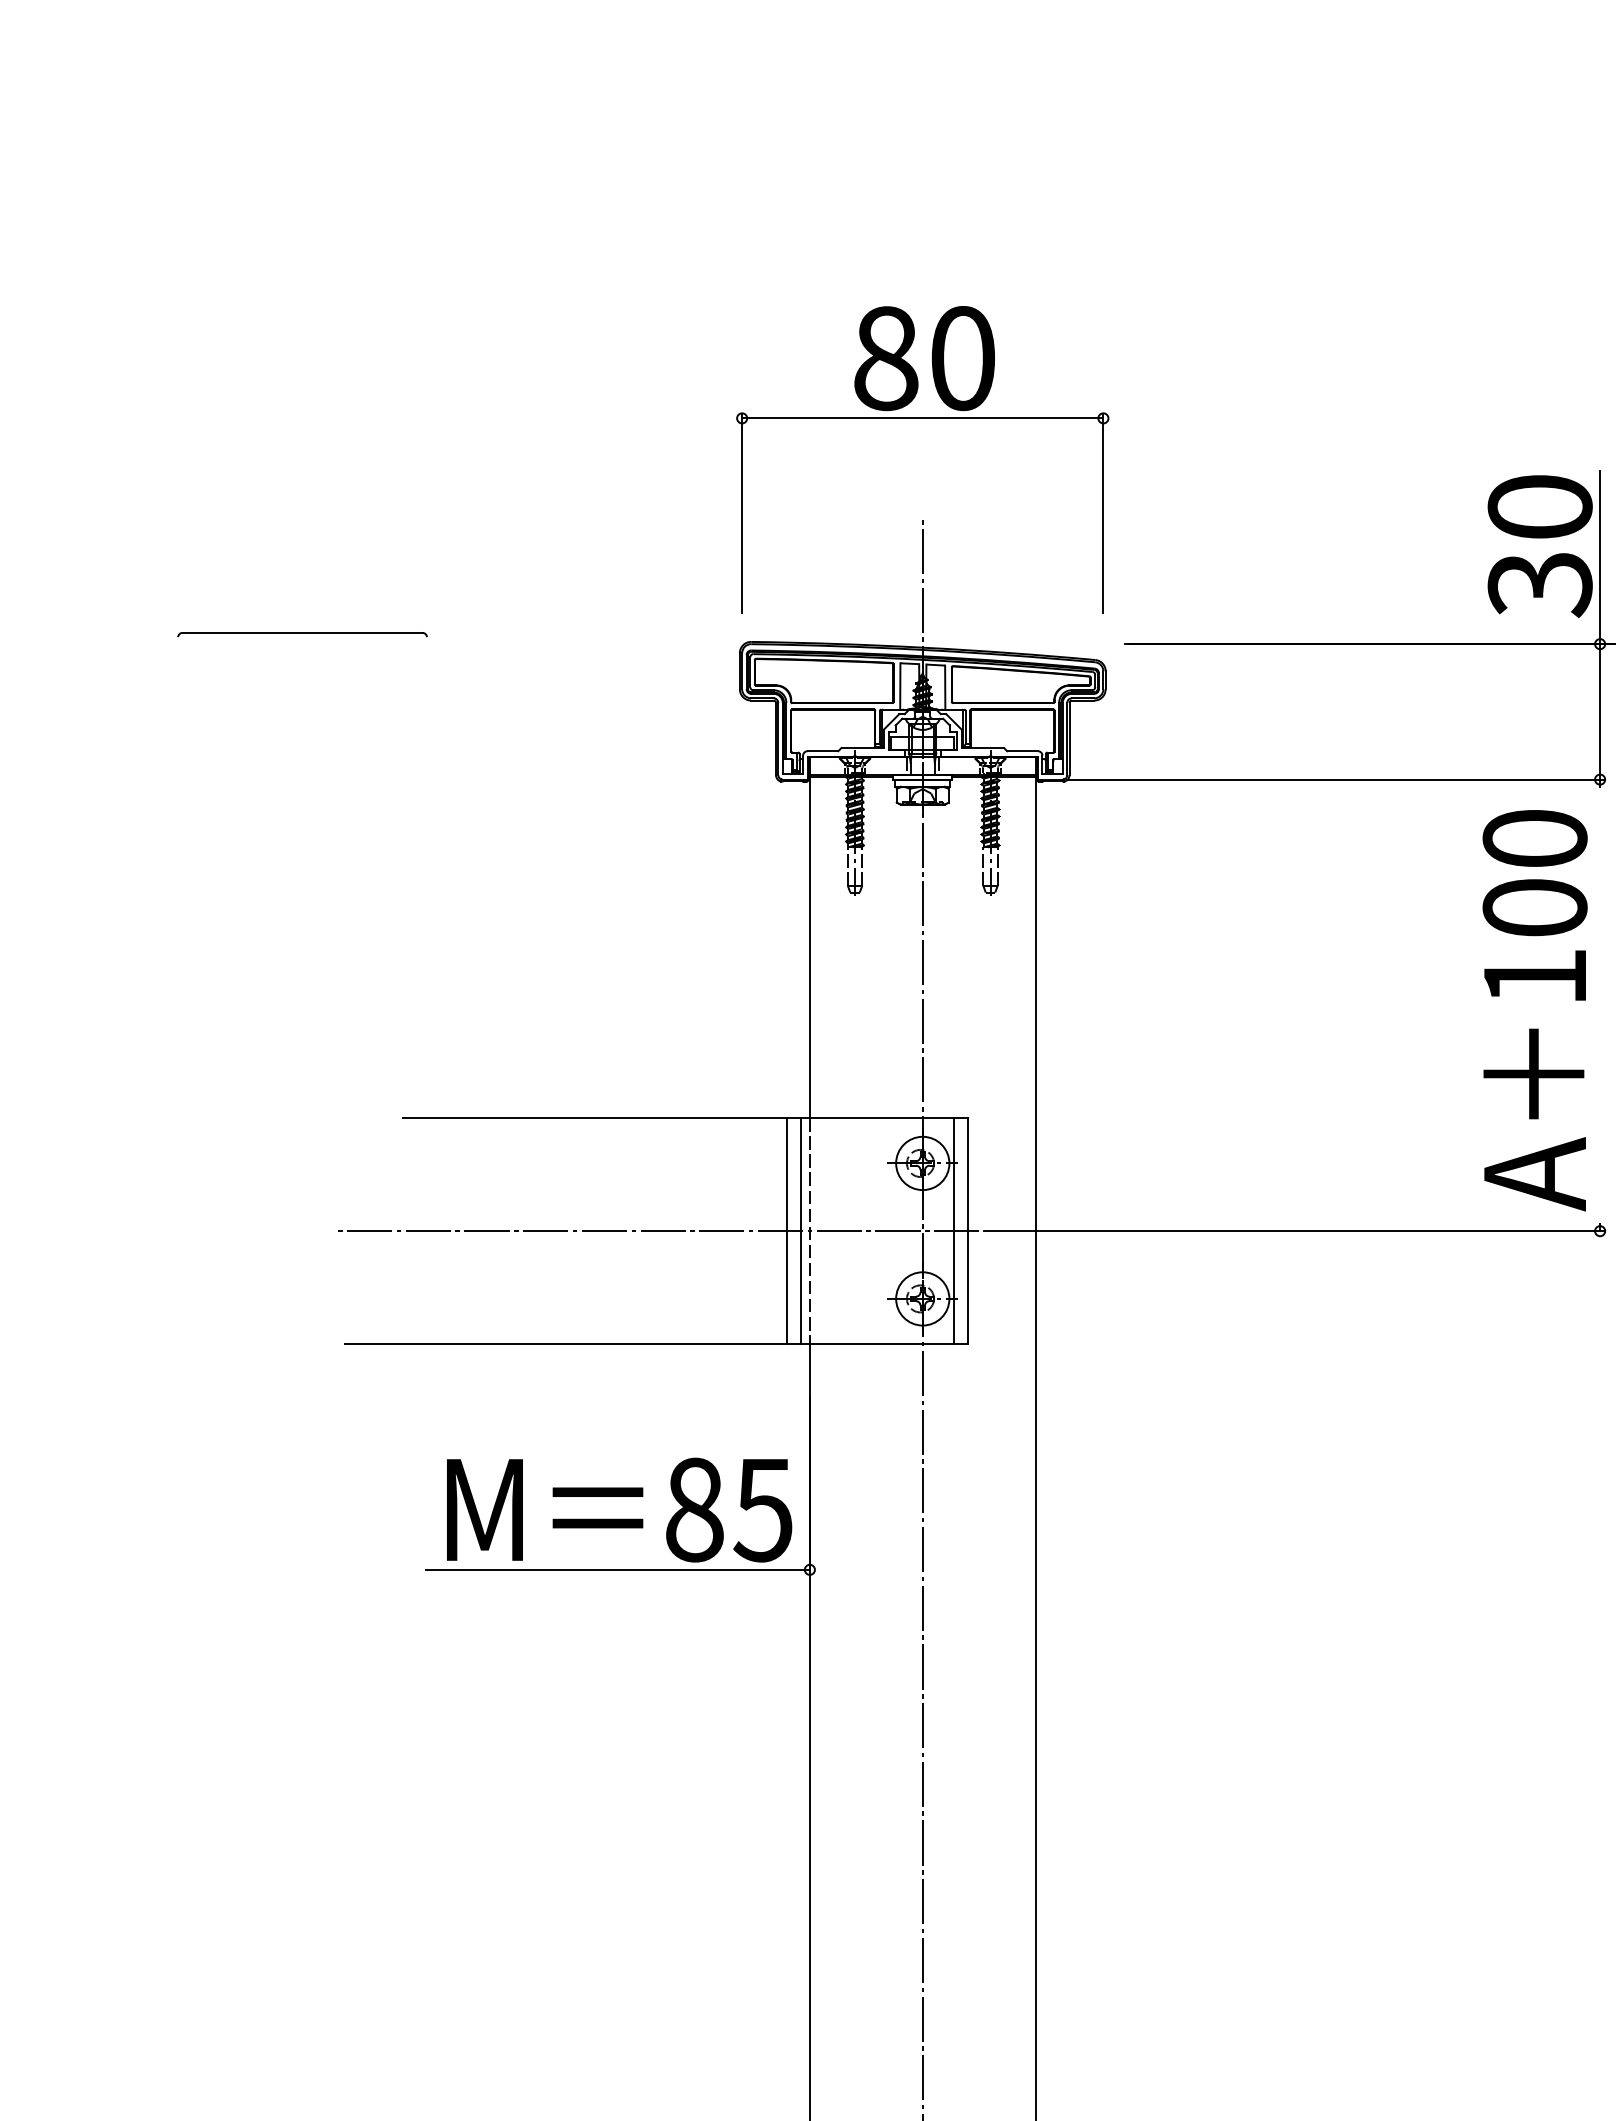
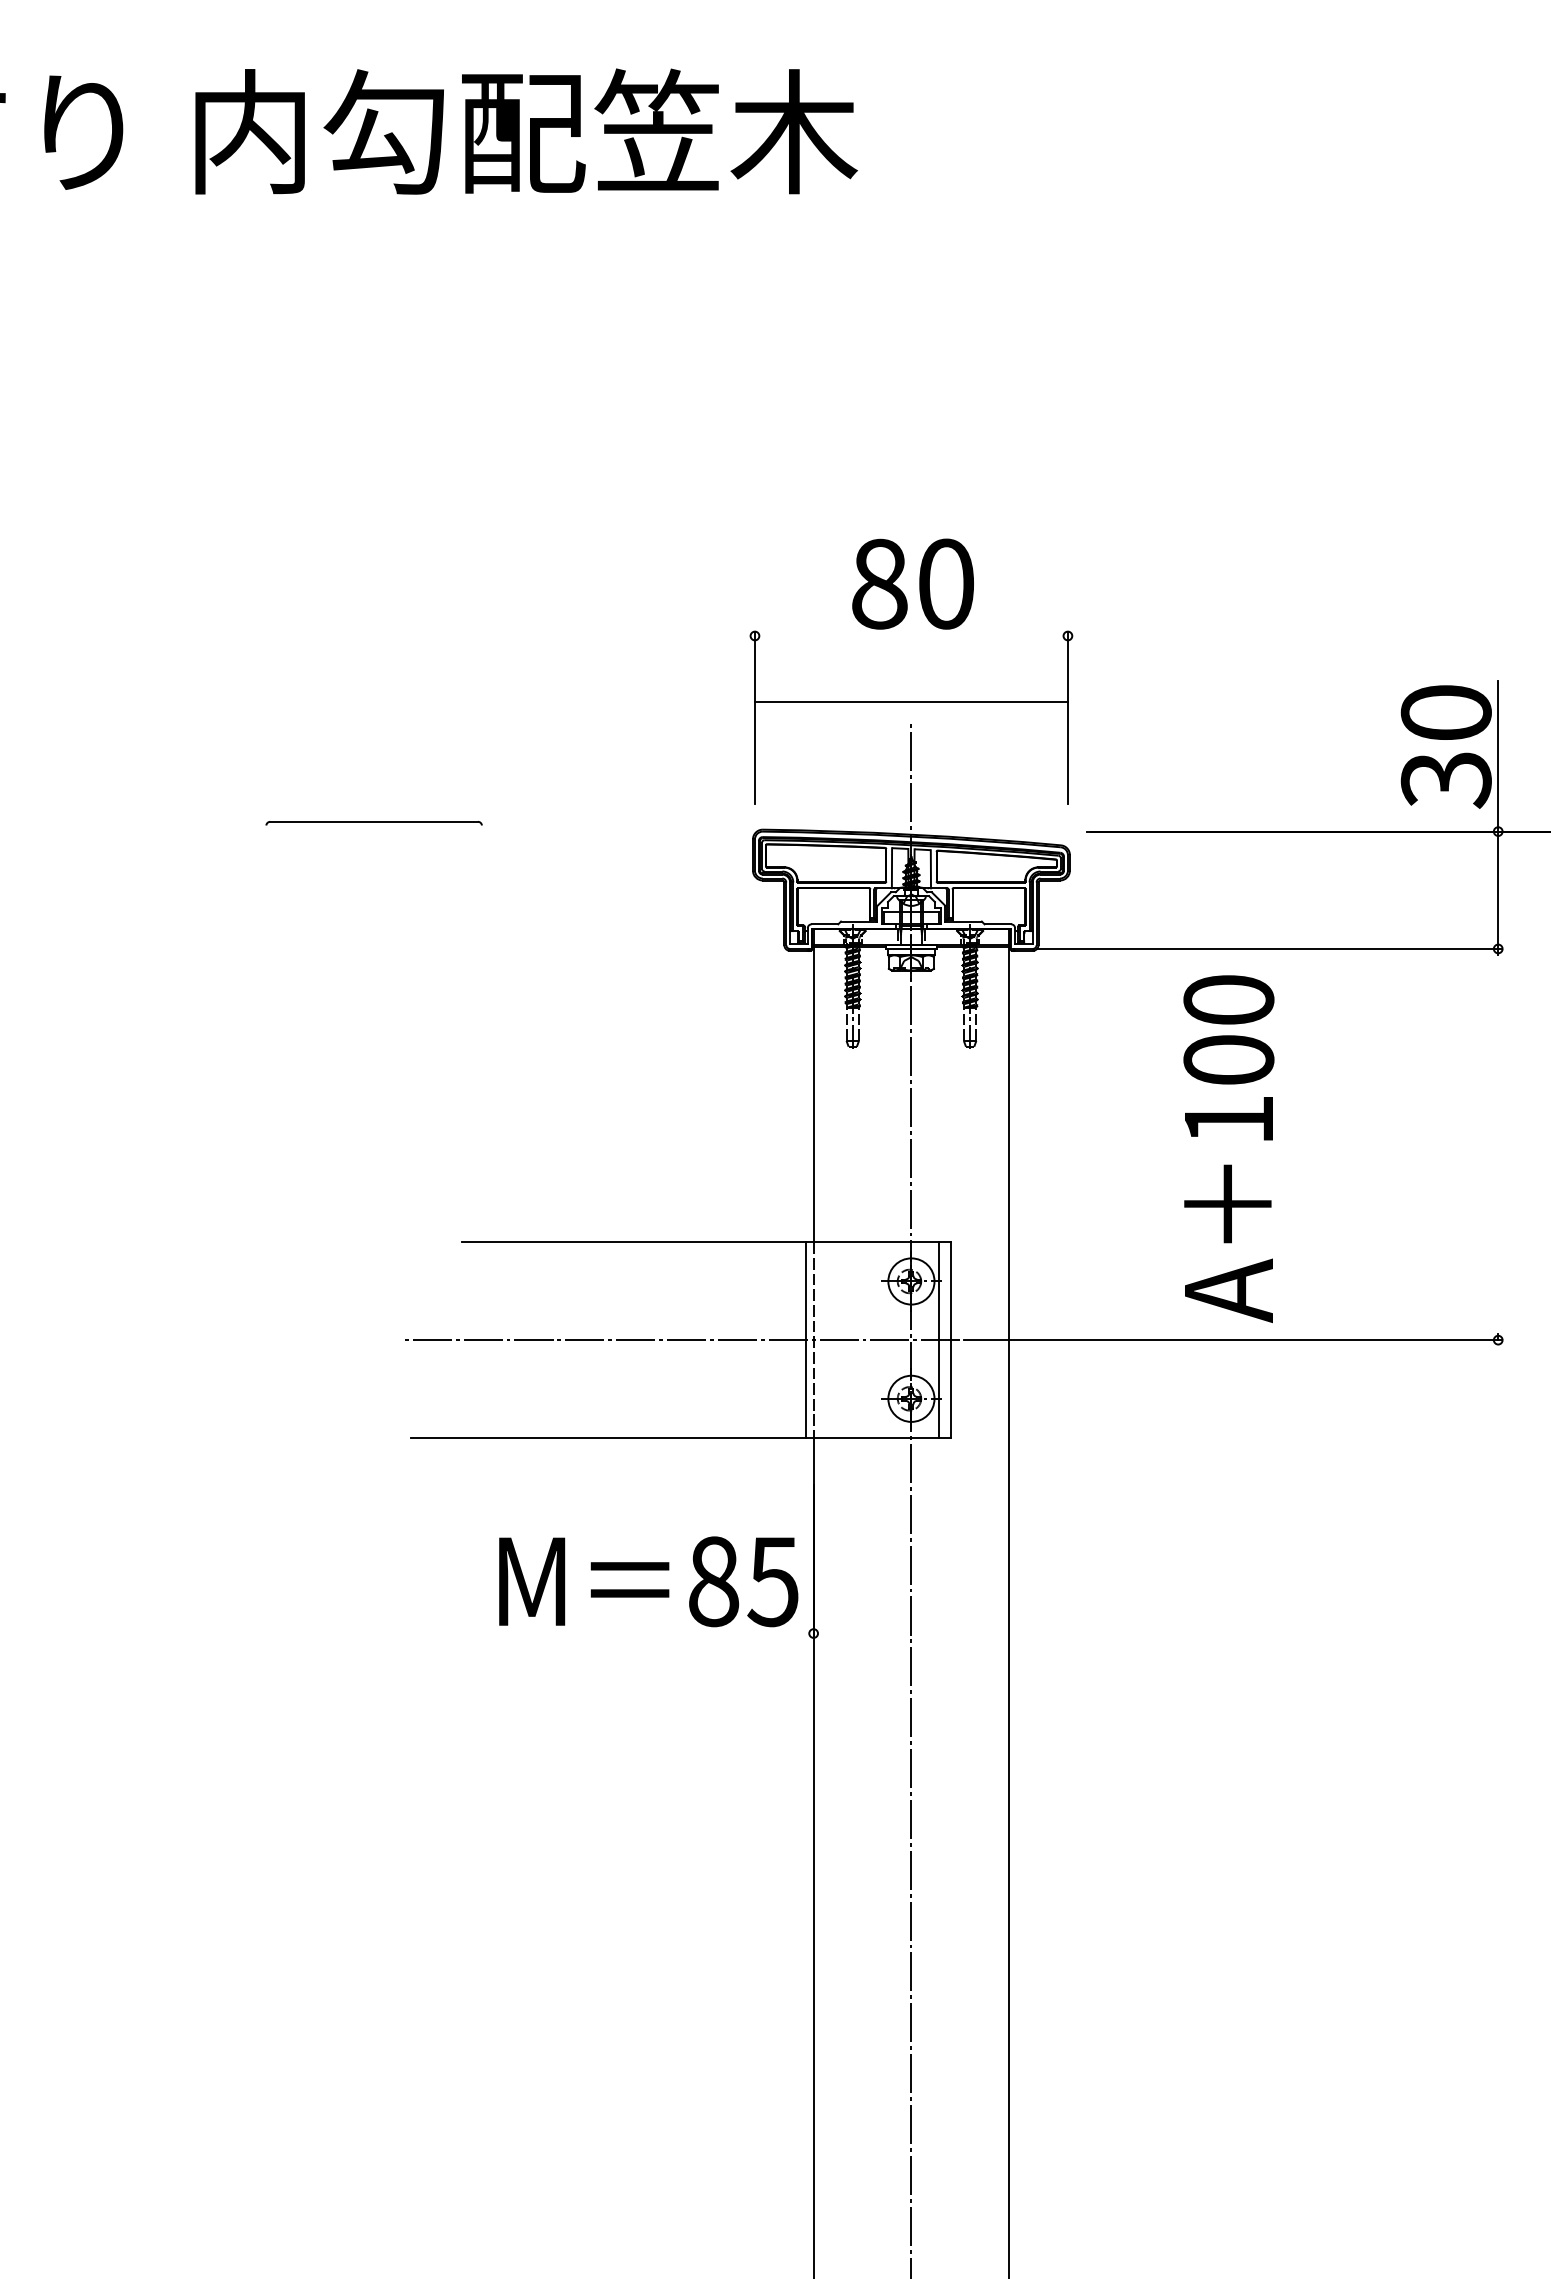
line: (921, 418) -> (910, 702), moved
text: (1534, 1011) -> (1228, 1149), moved
line: (787, 1230) -> (794, 1339), removed
line: (618, 1569) -> (647, 1633), removed

